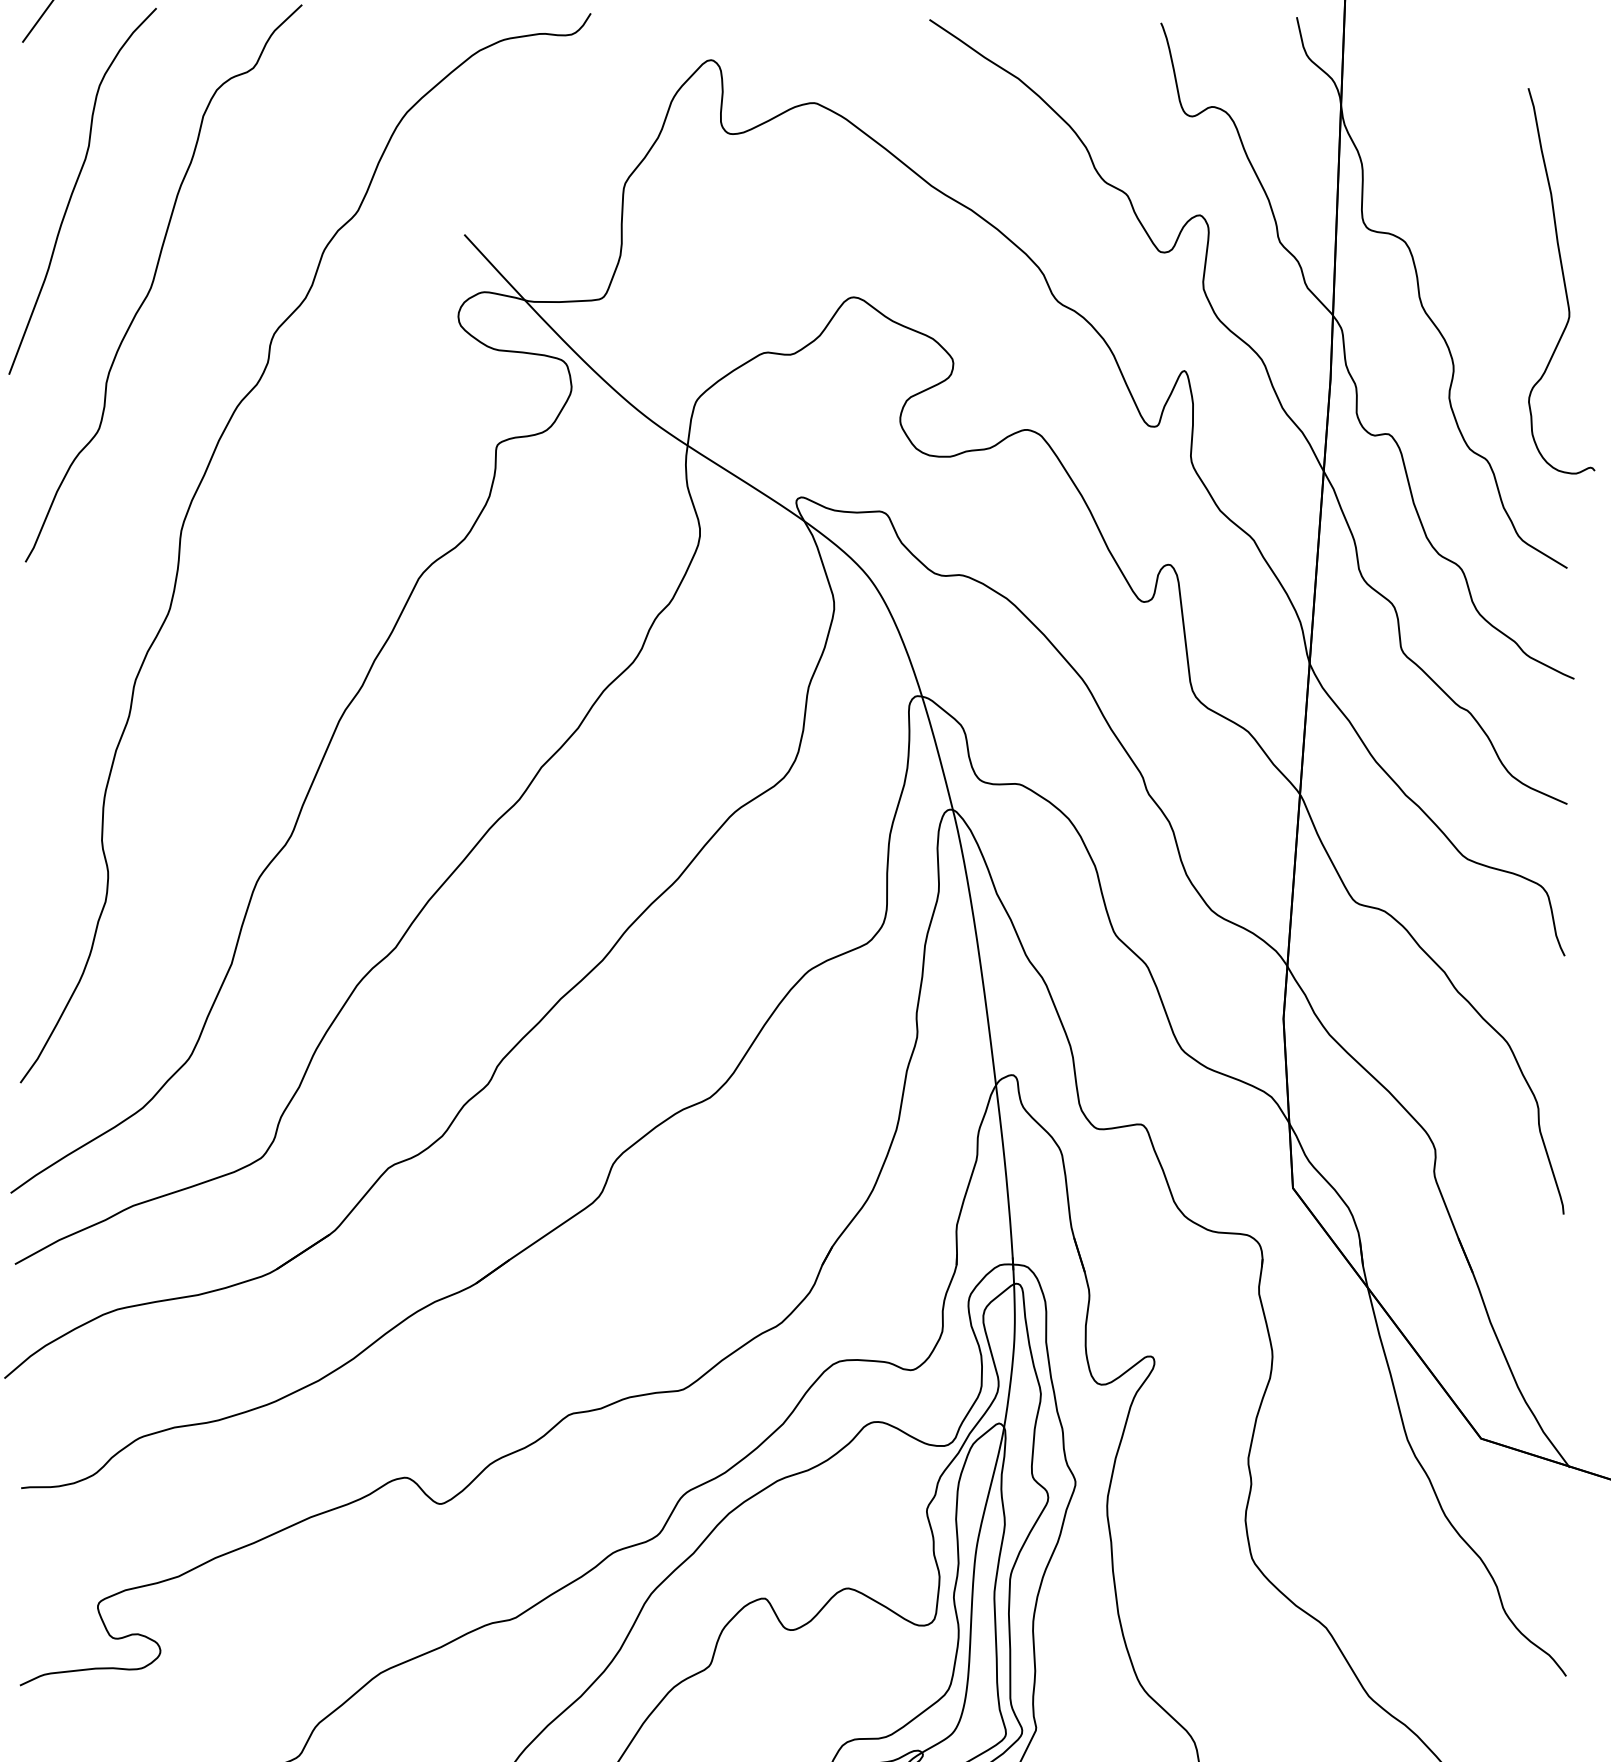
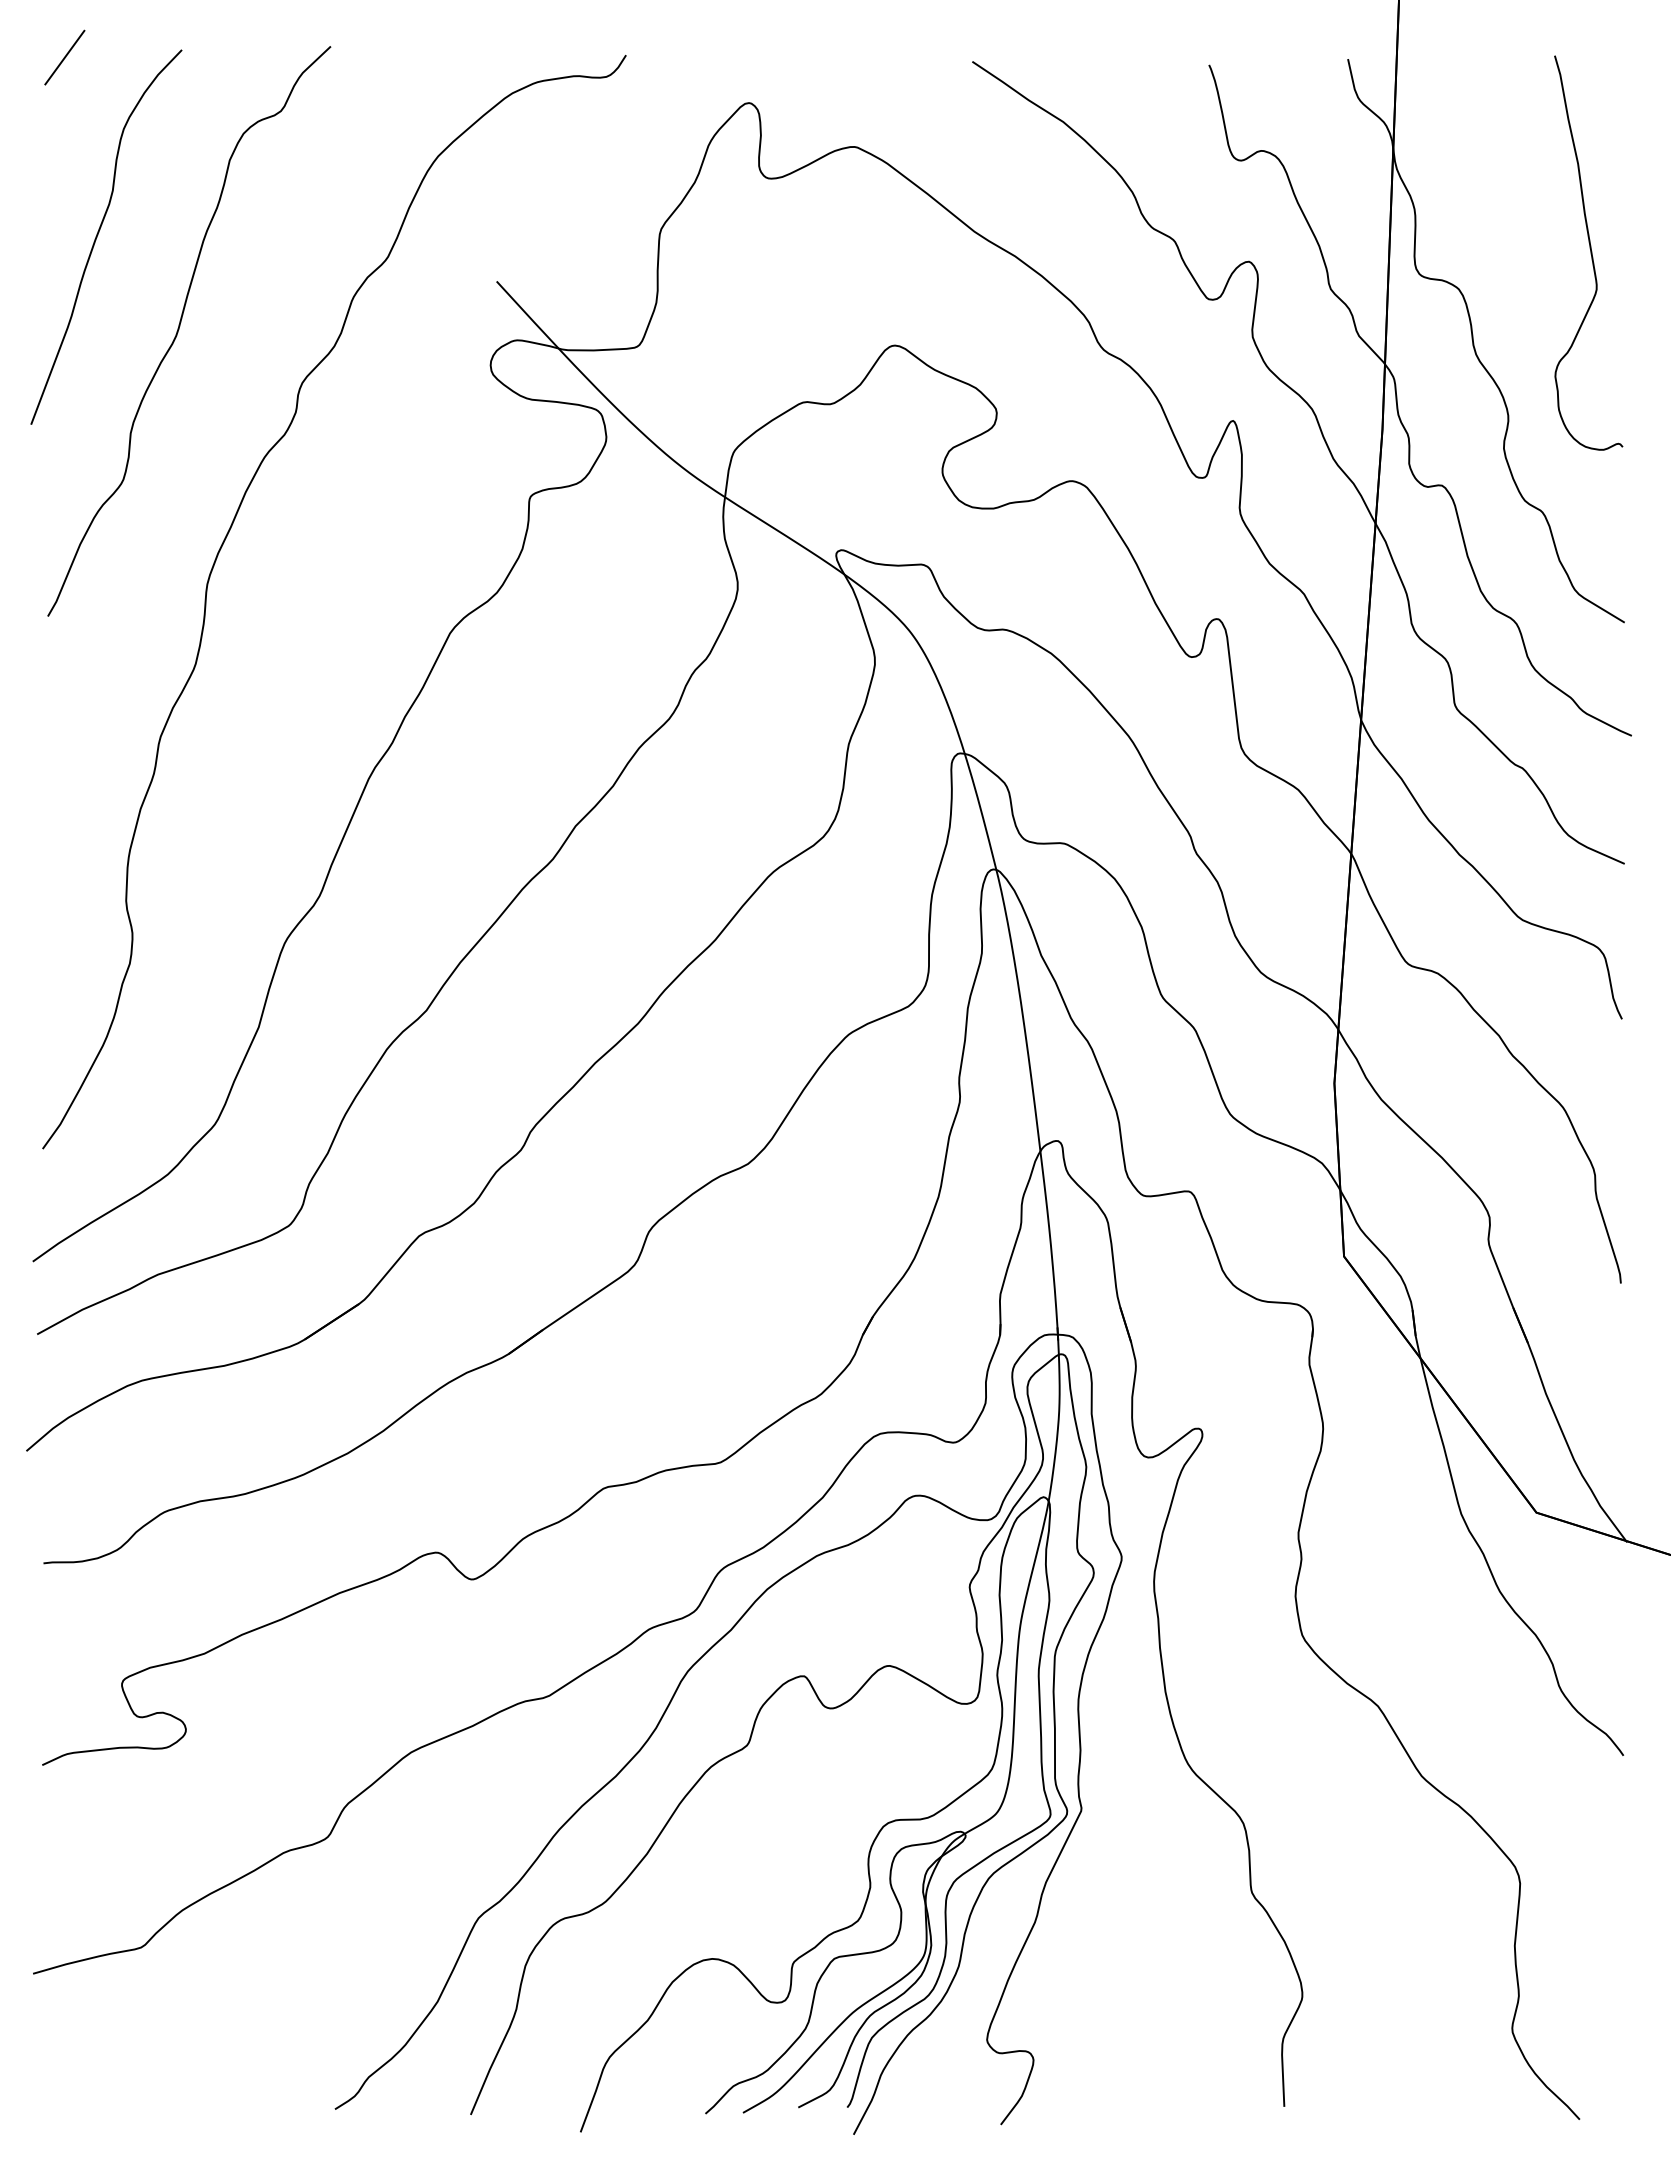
curve: (1563, 280) -> (1590, 252), moved

